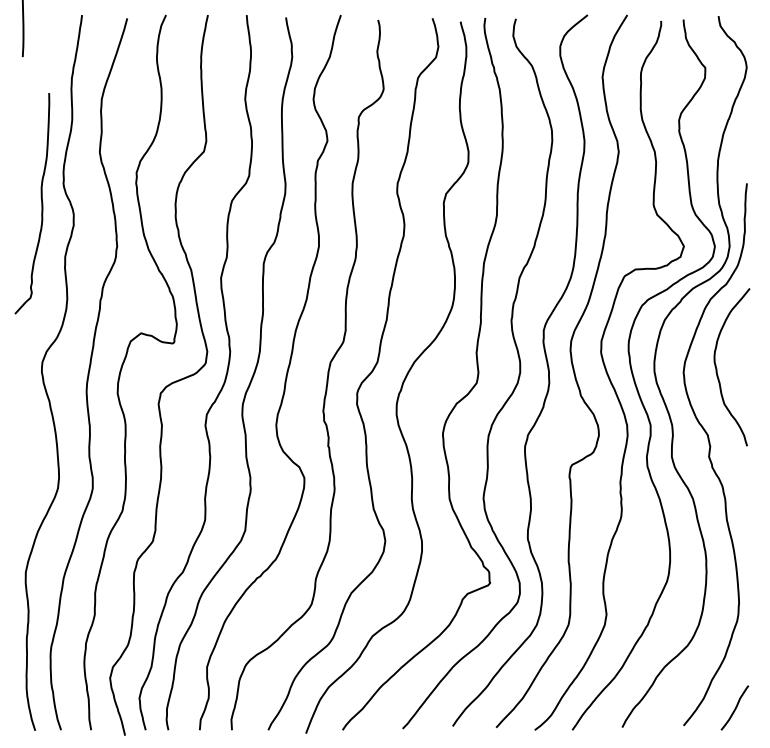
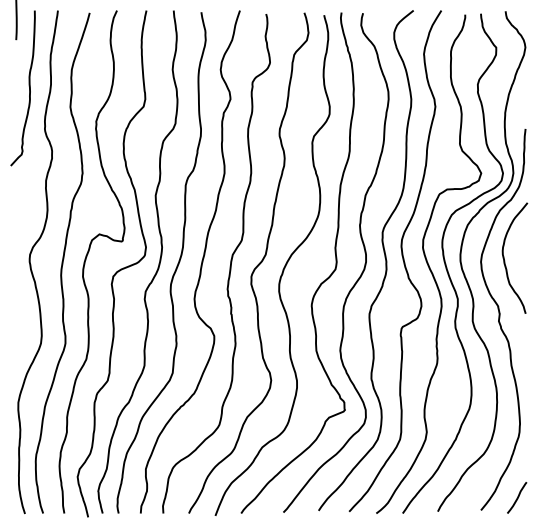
curve: (41, 203) -> (29, 88), moved

